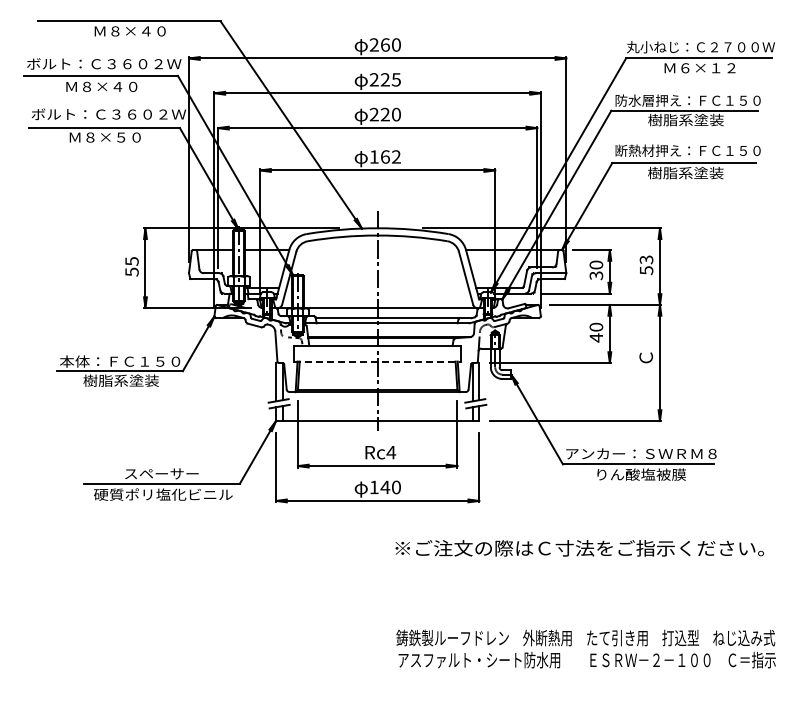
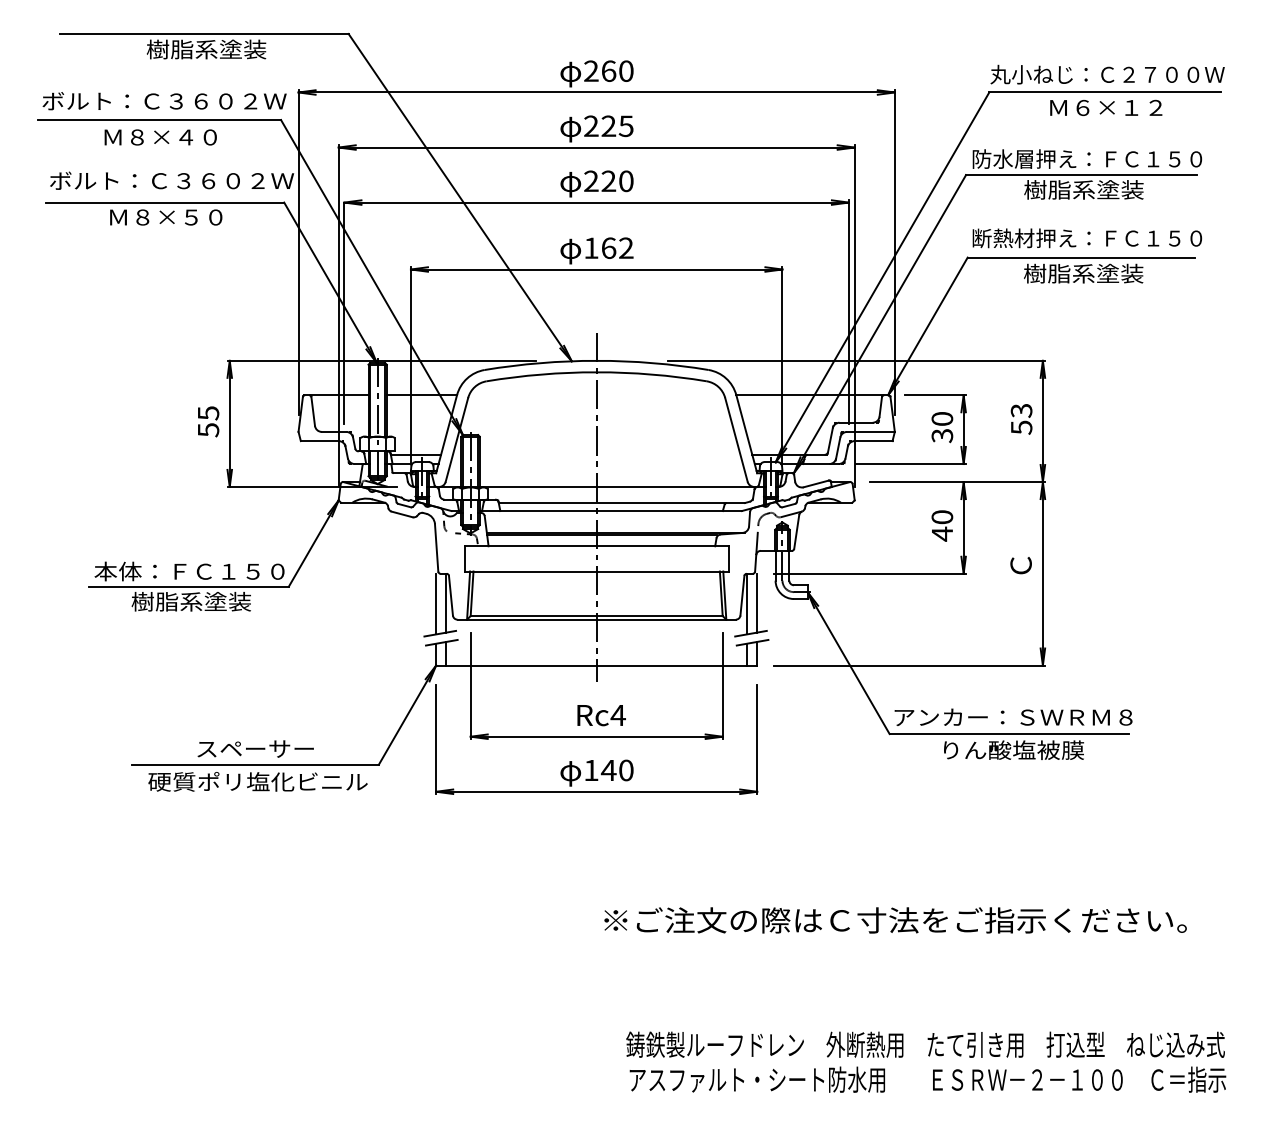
text: (130, 31) -> (206, 49), Ｍ８×４０ -> 樹脂系塗装
line: (378, 361) -> (598, 571), dashed -> solid
text: (579, 548) -> (895, 920), moved
text: (585, 648) -> (925, 1061), moved

